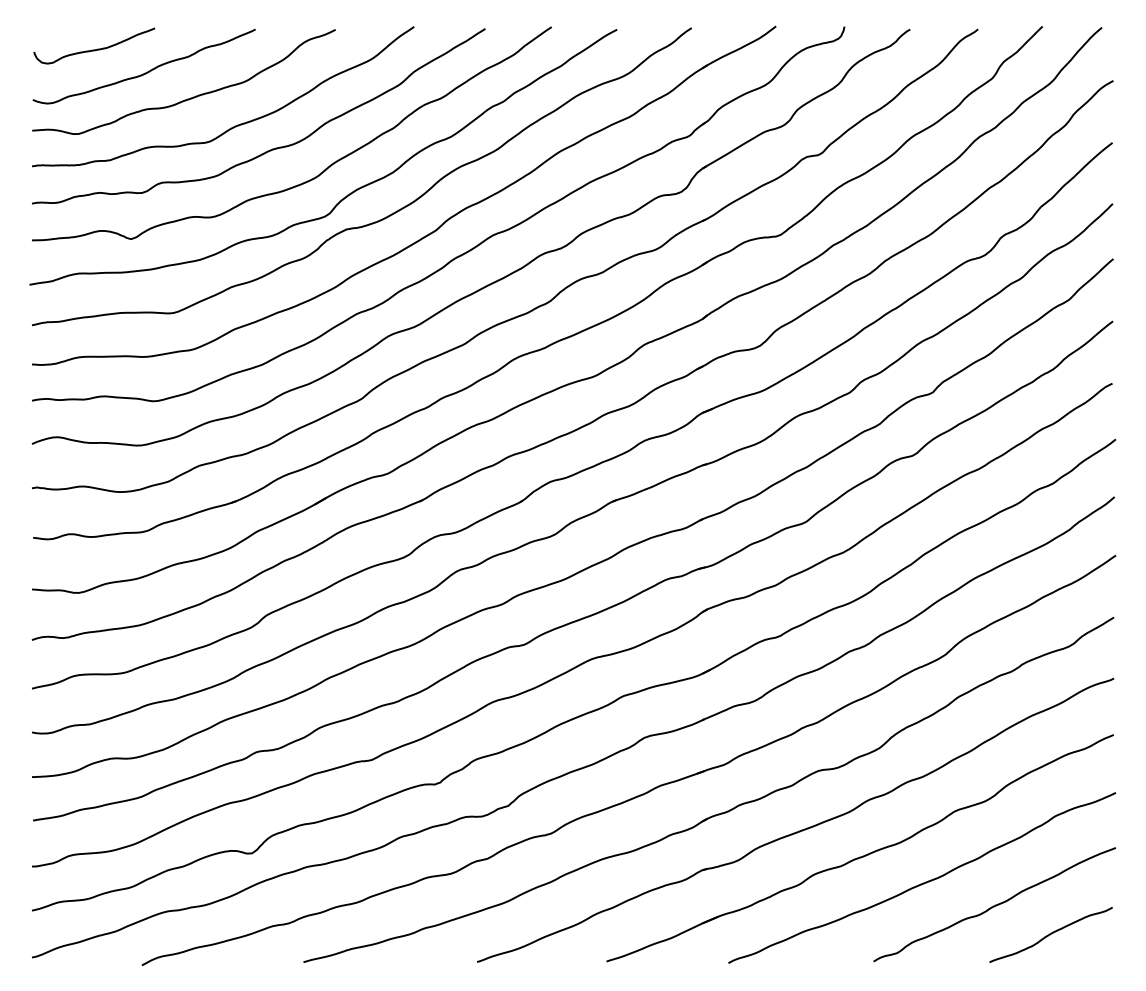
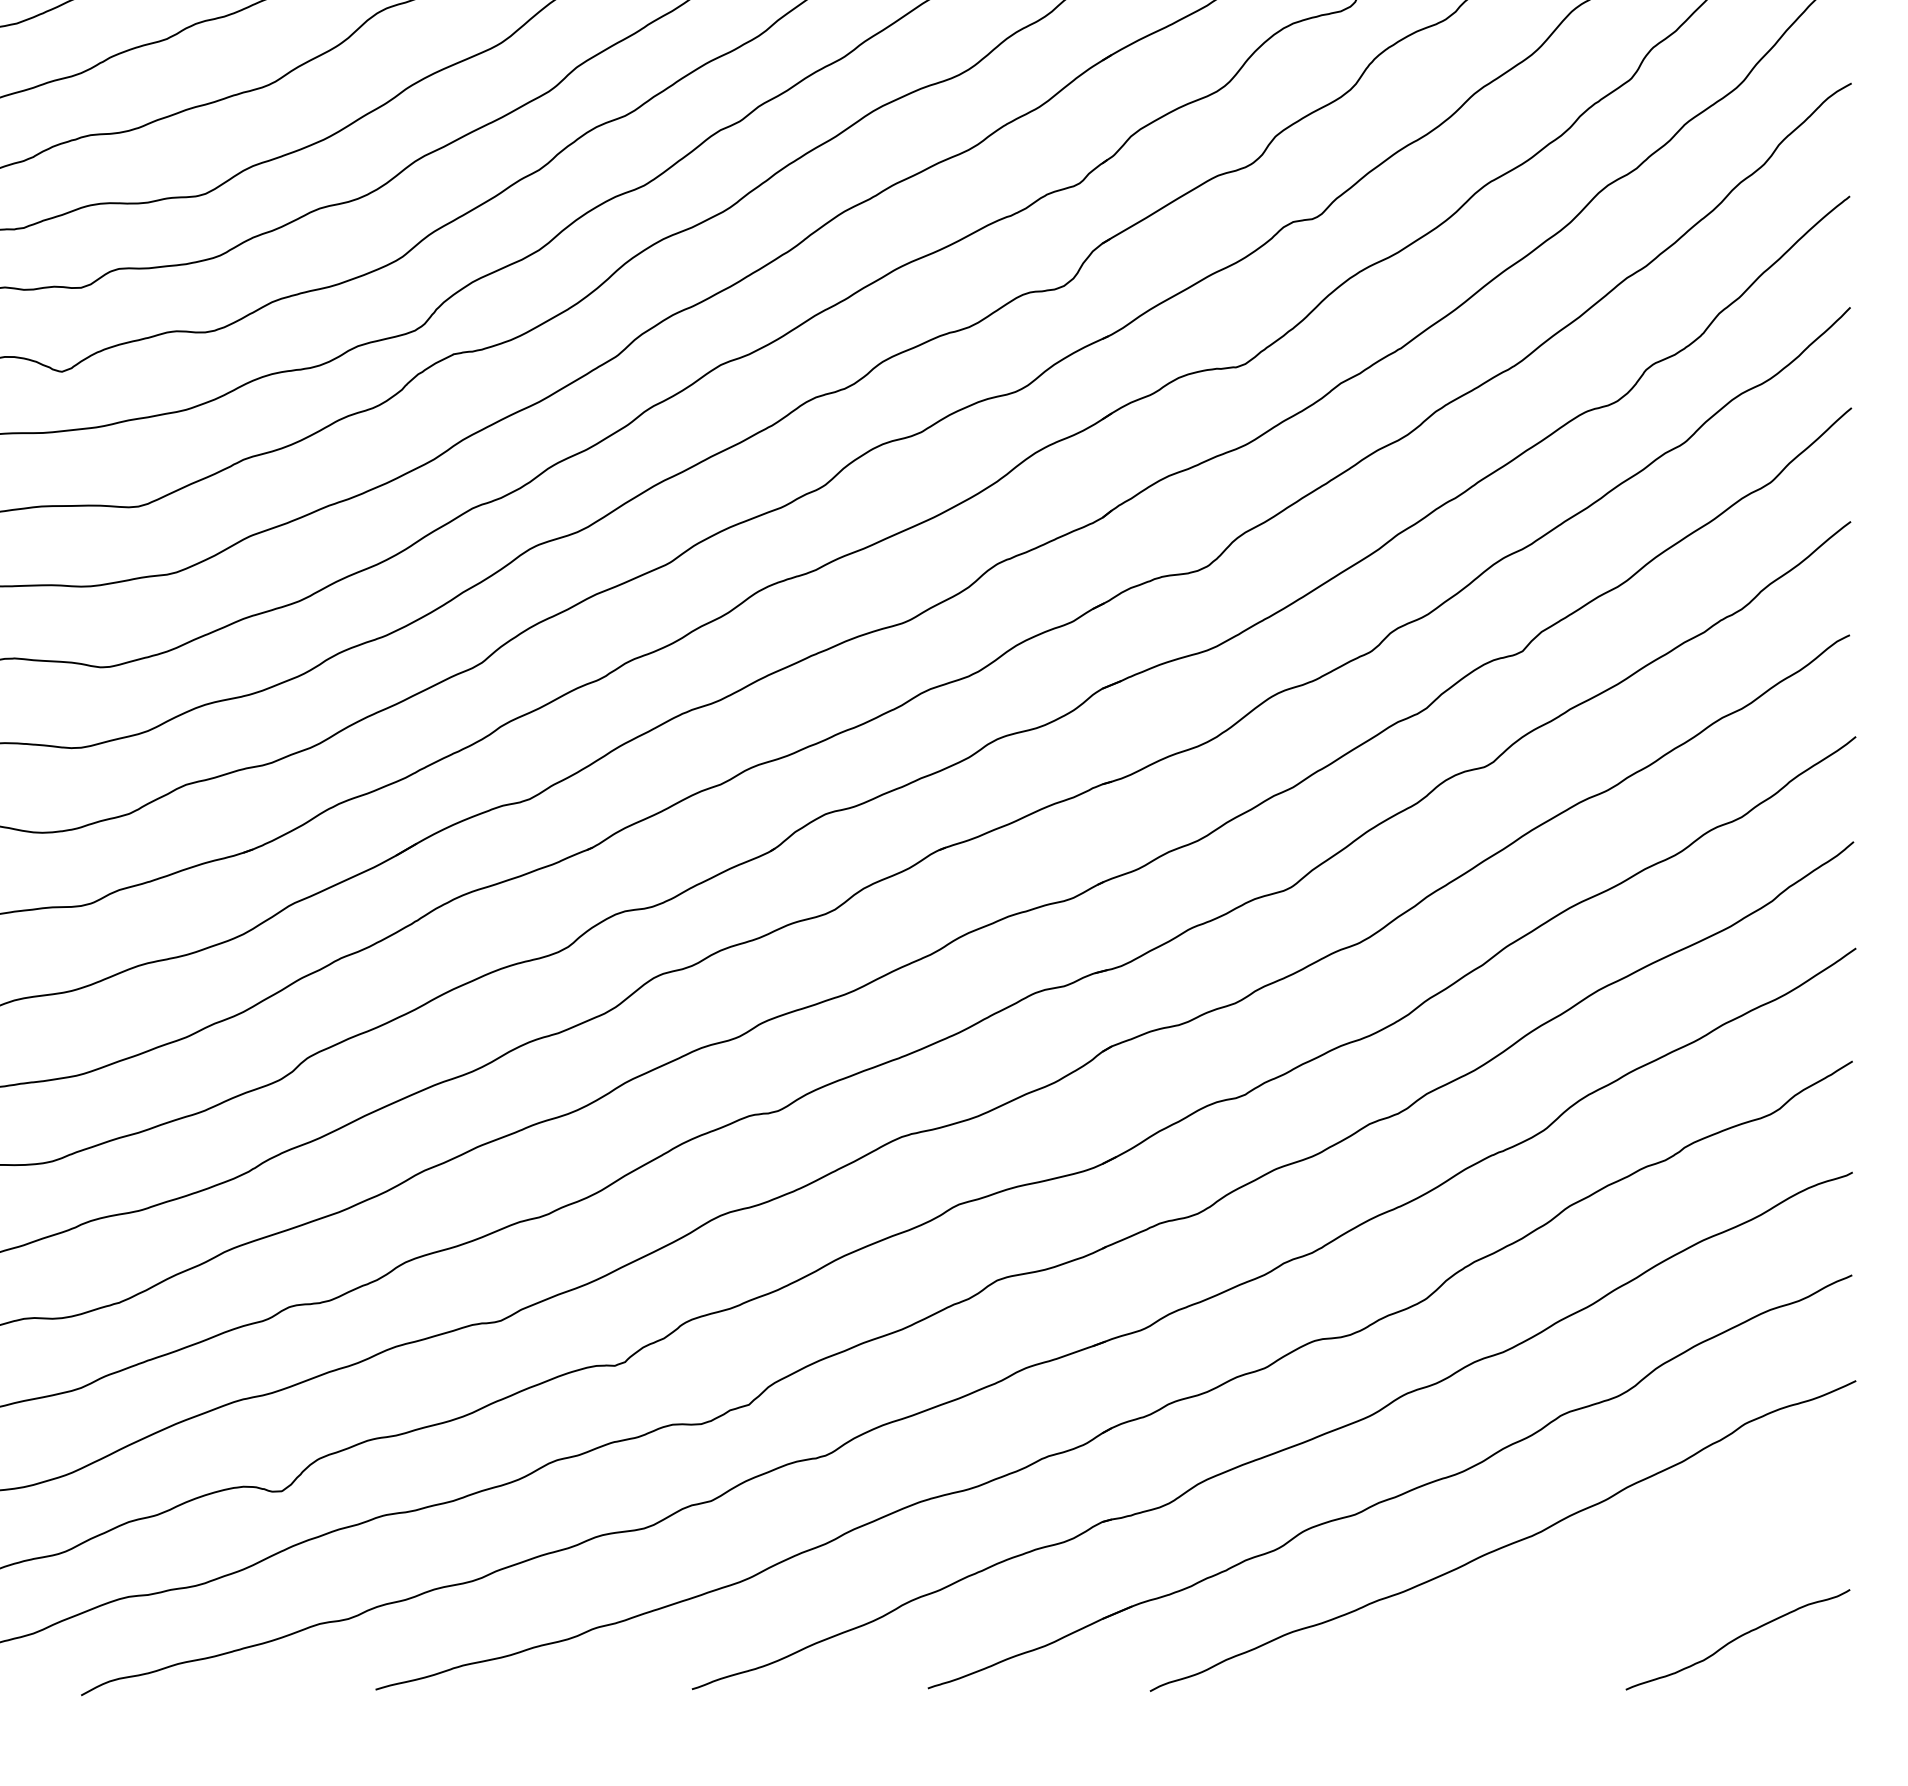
curve: (995, 904) -> (1636, 1584), removed

